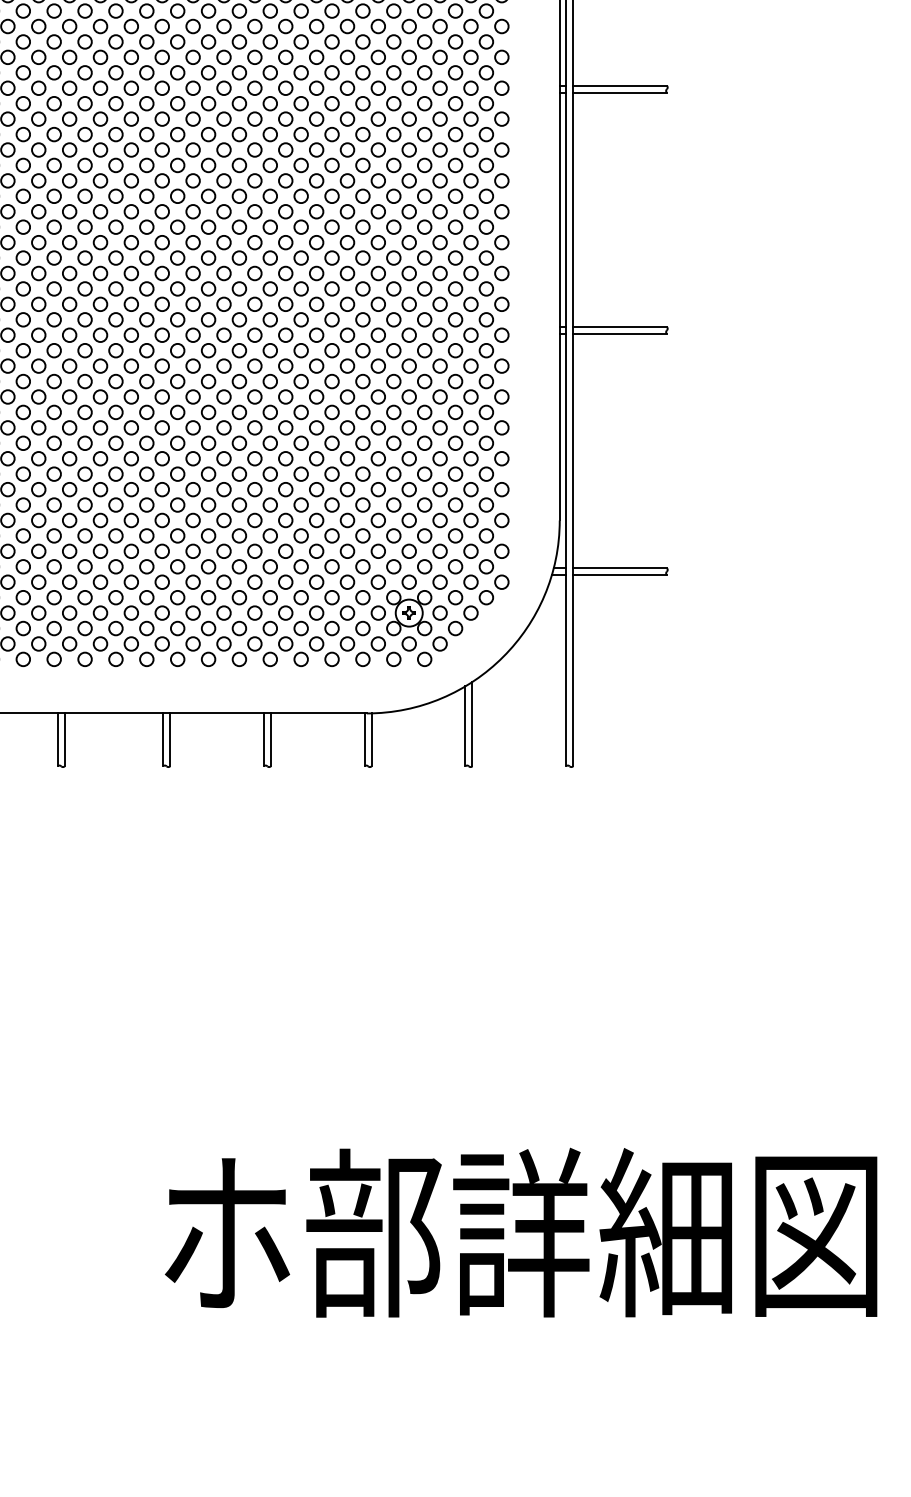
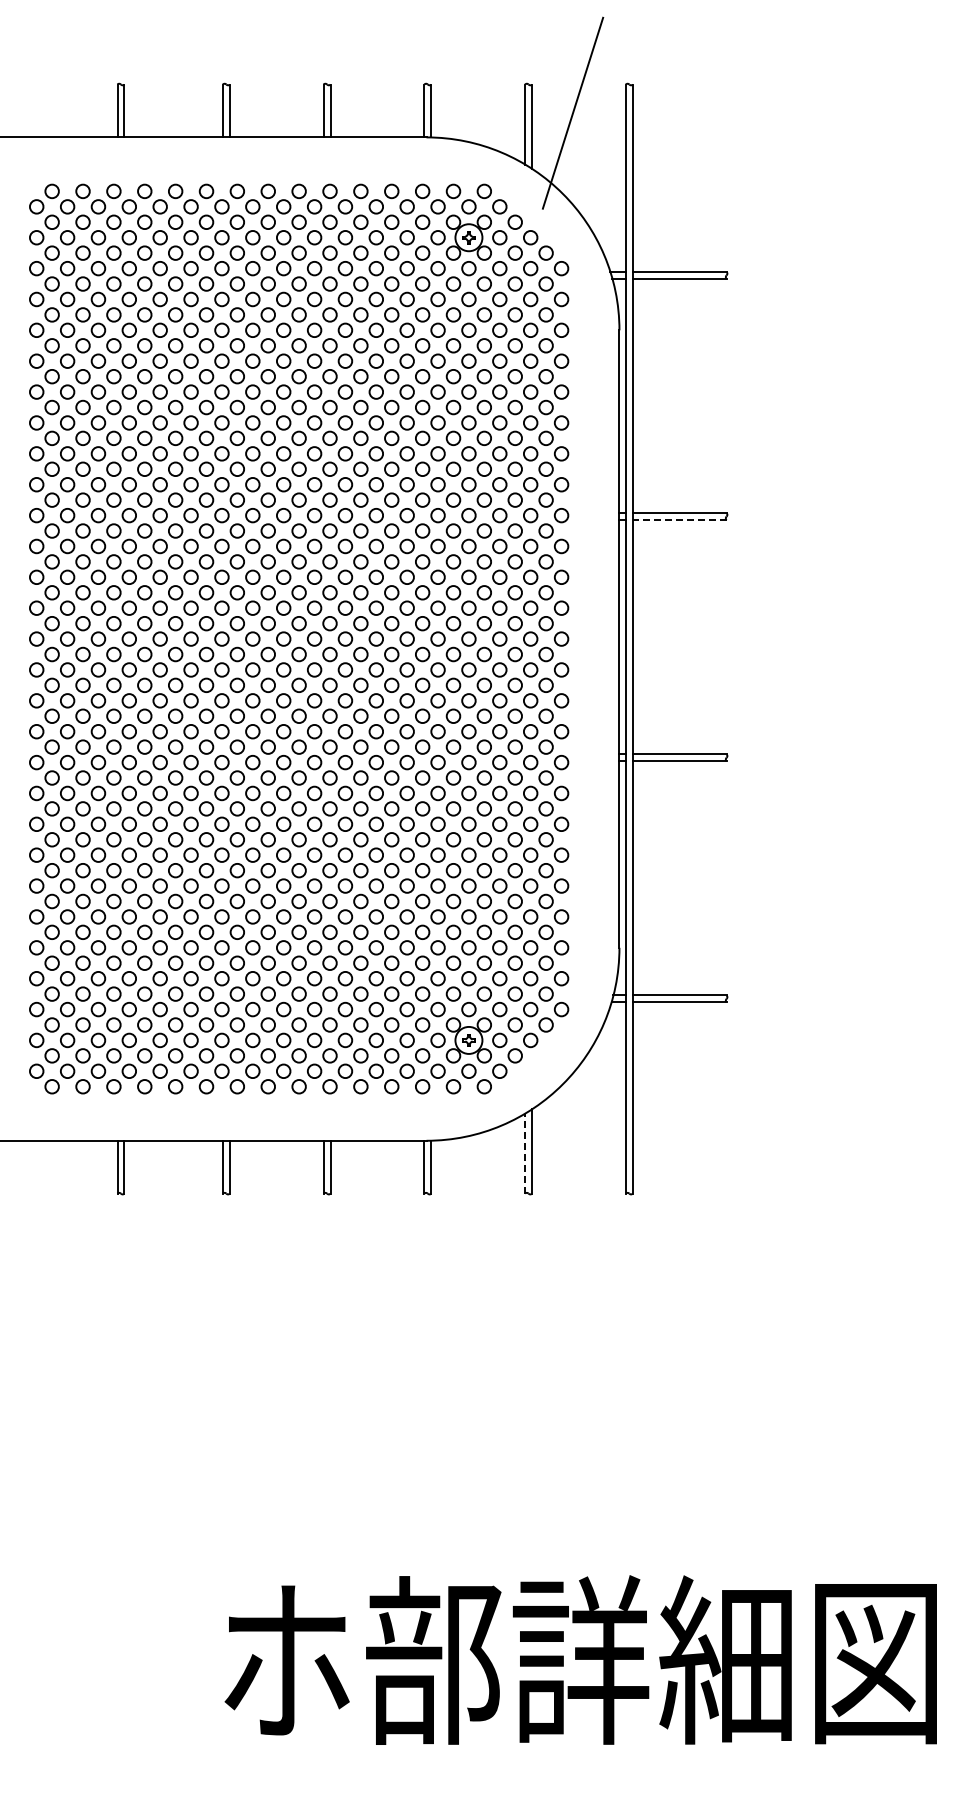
line: (619, 93) -> (679, 520), solid -> dashed
line: (465, 726) -> (525, 1153), solid -> dashed

